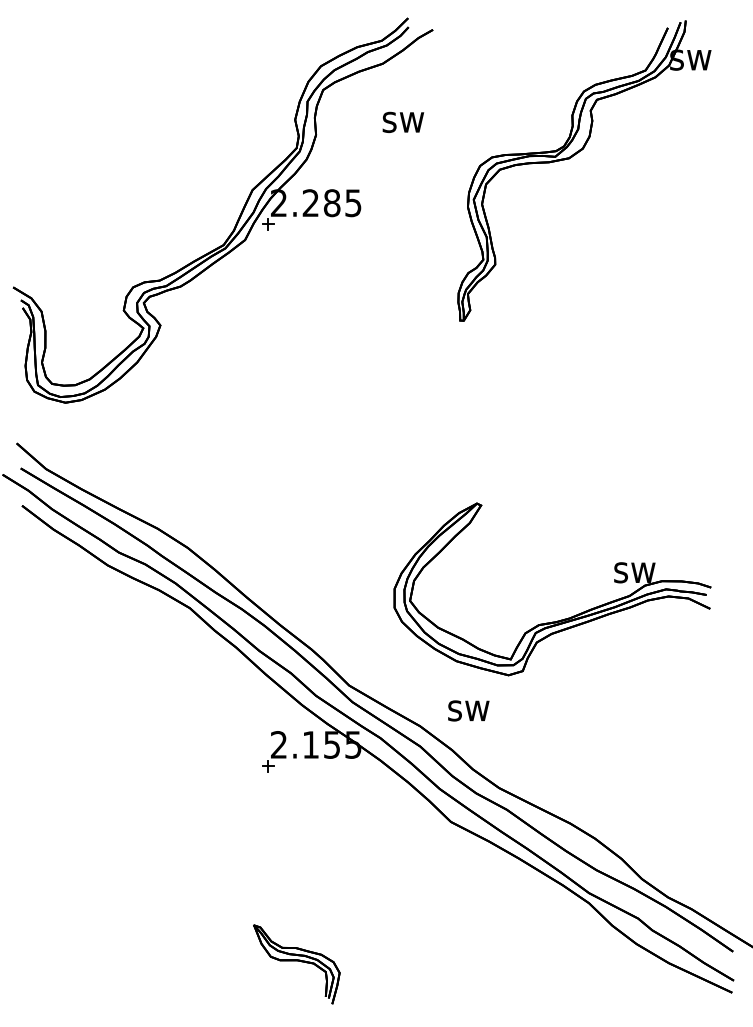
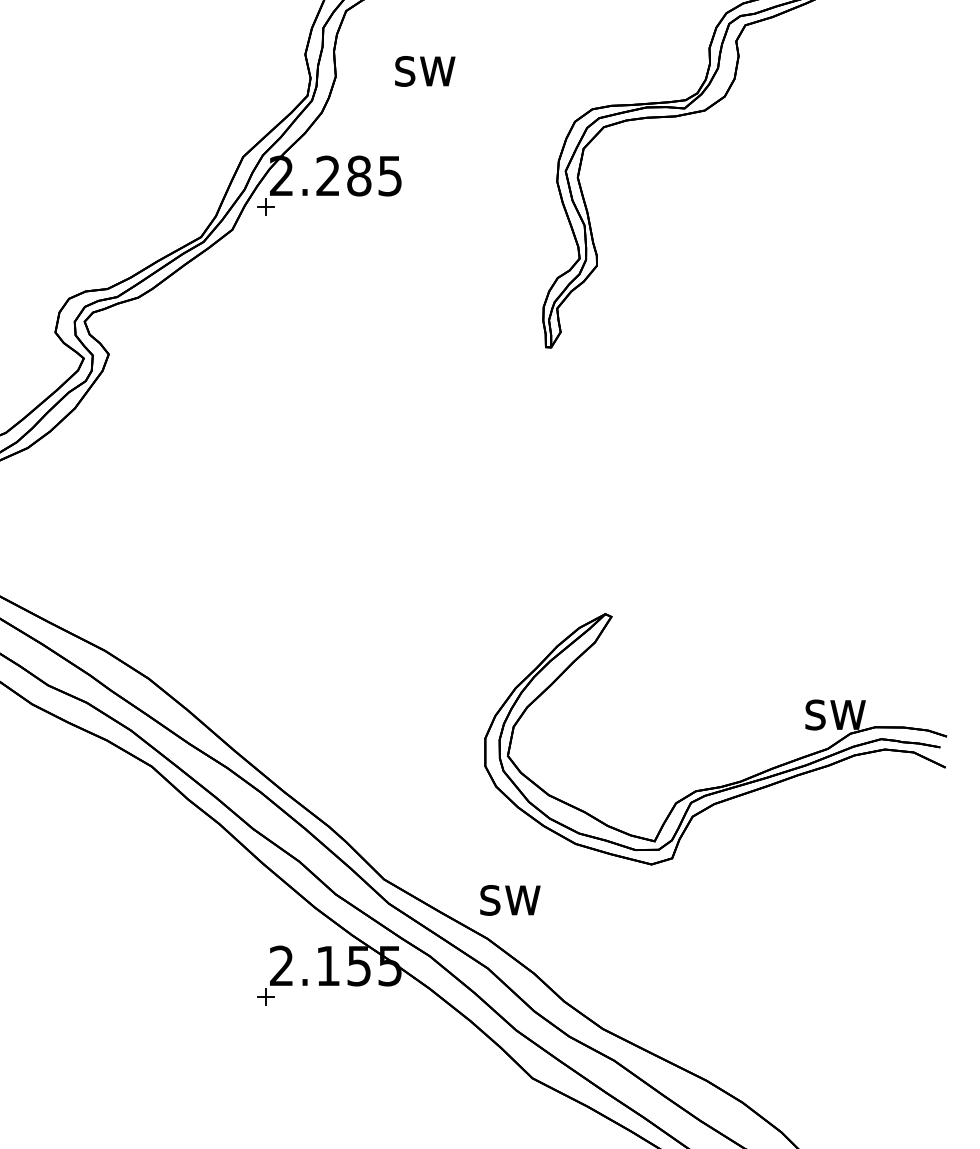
text: (403, 121) -> (425, 70), moved
part: (561, 619) -> (728, 783), moved
text: (468, 710) -> (509, 899), moved

